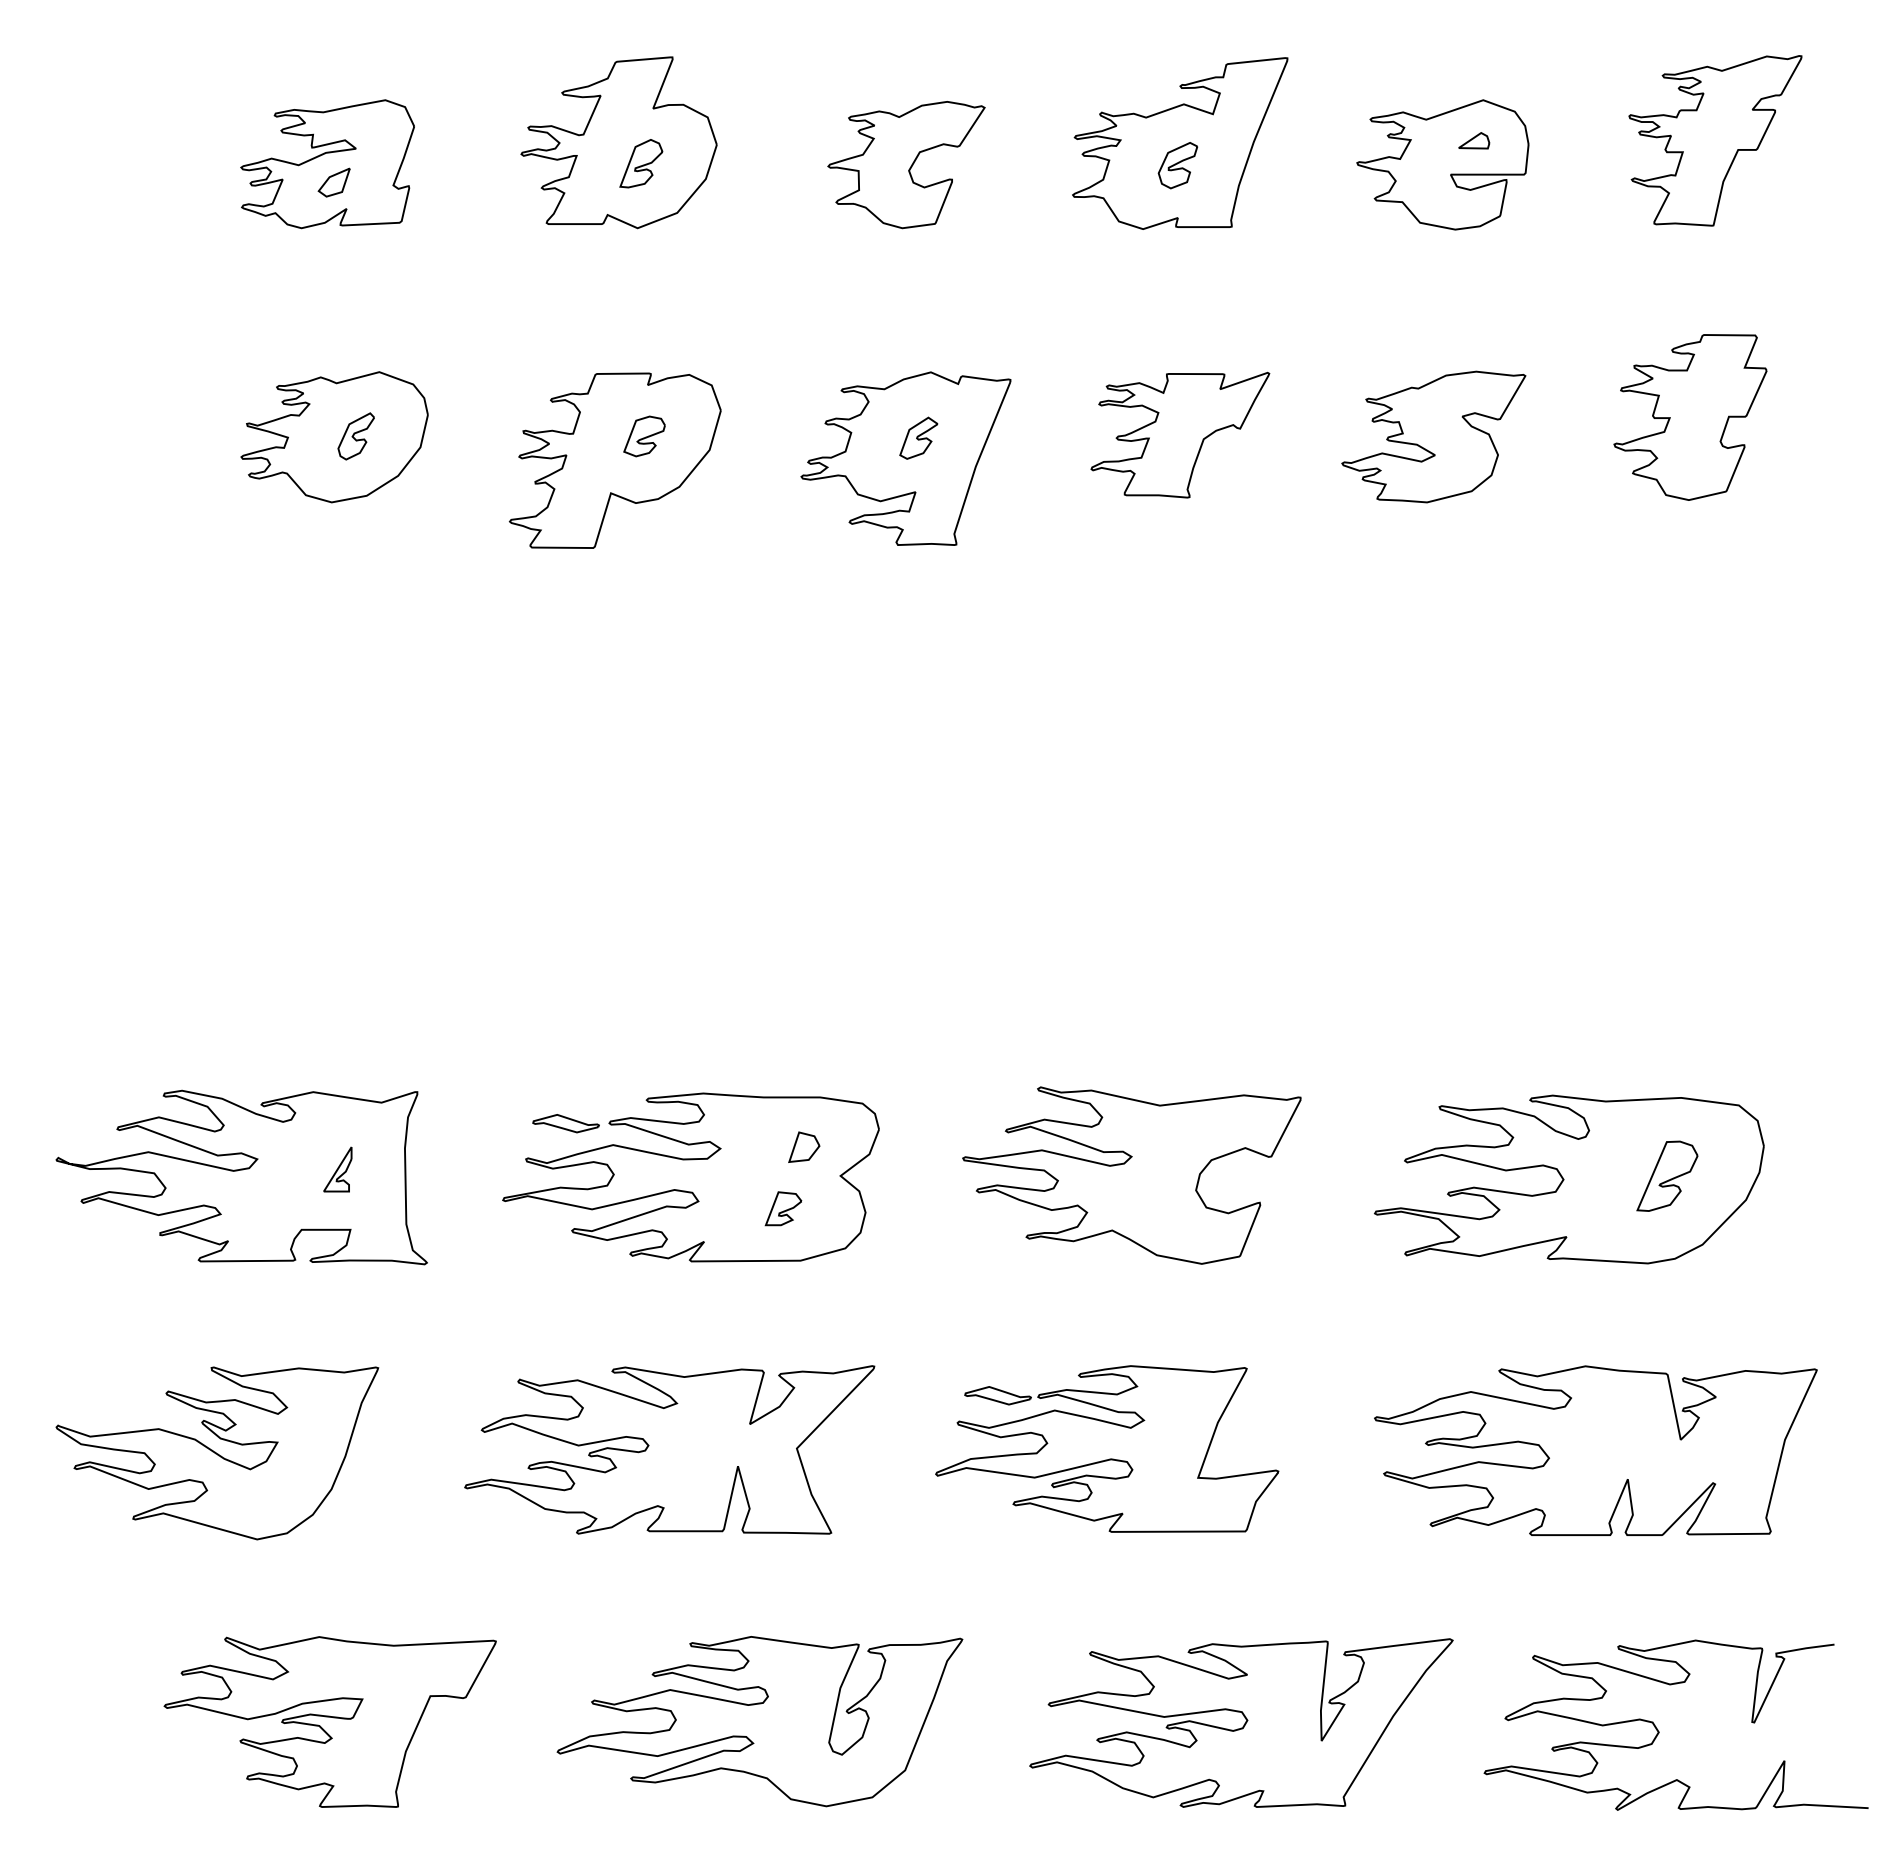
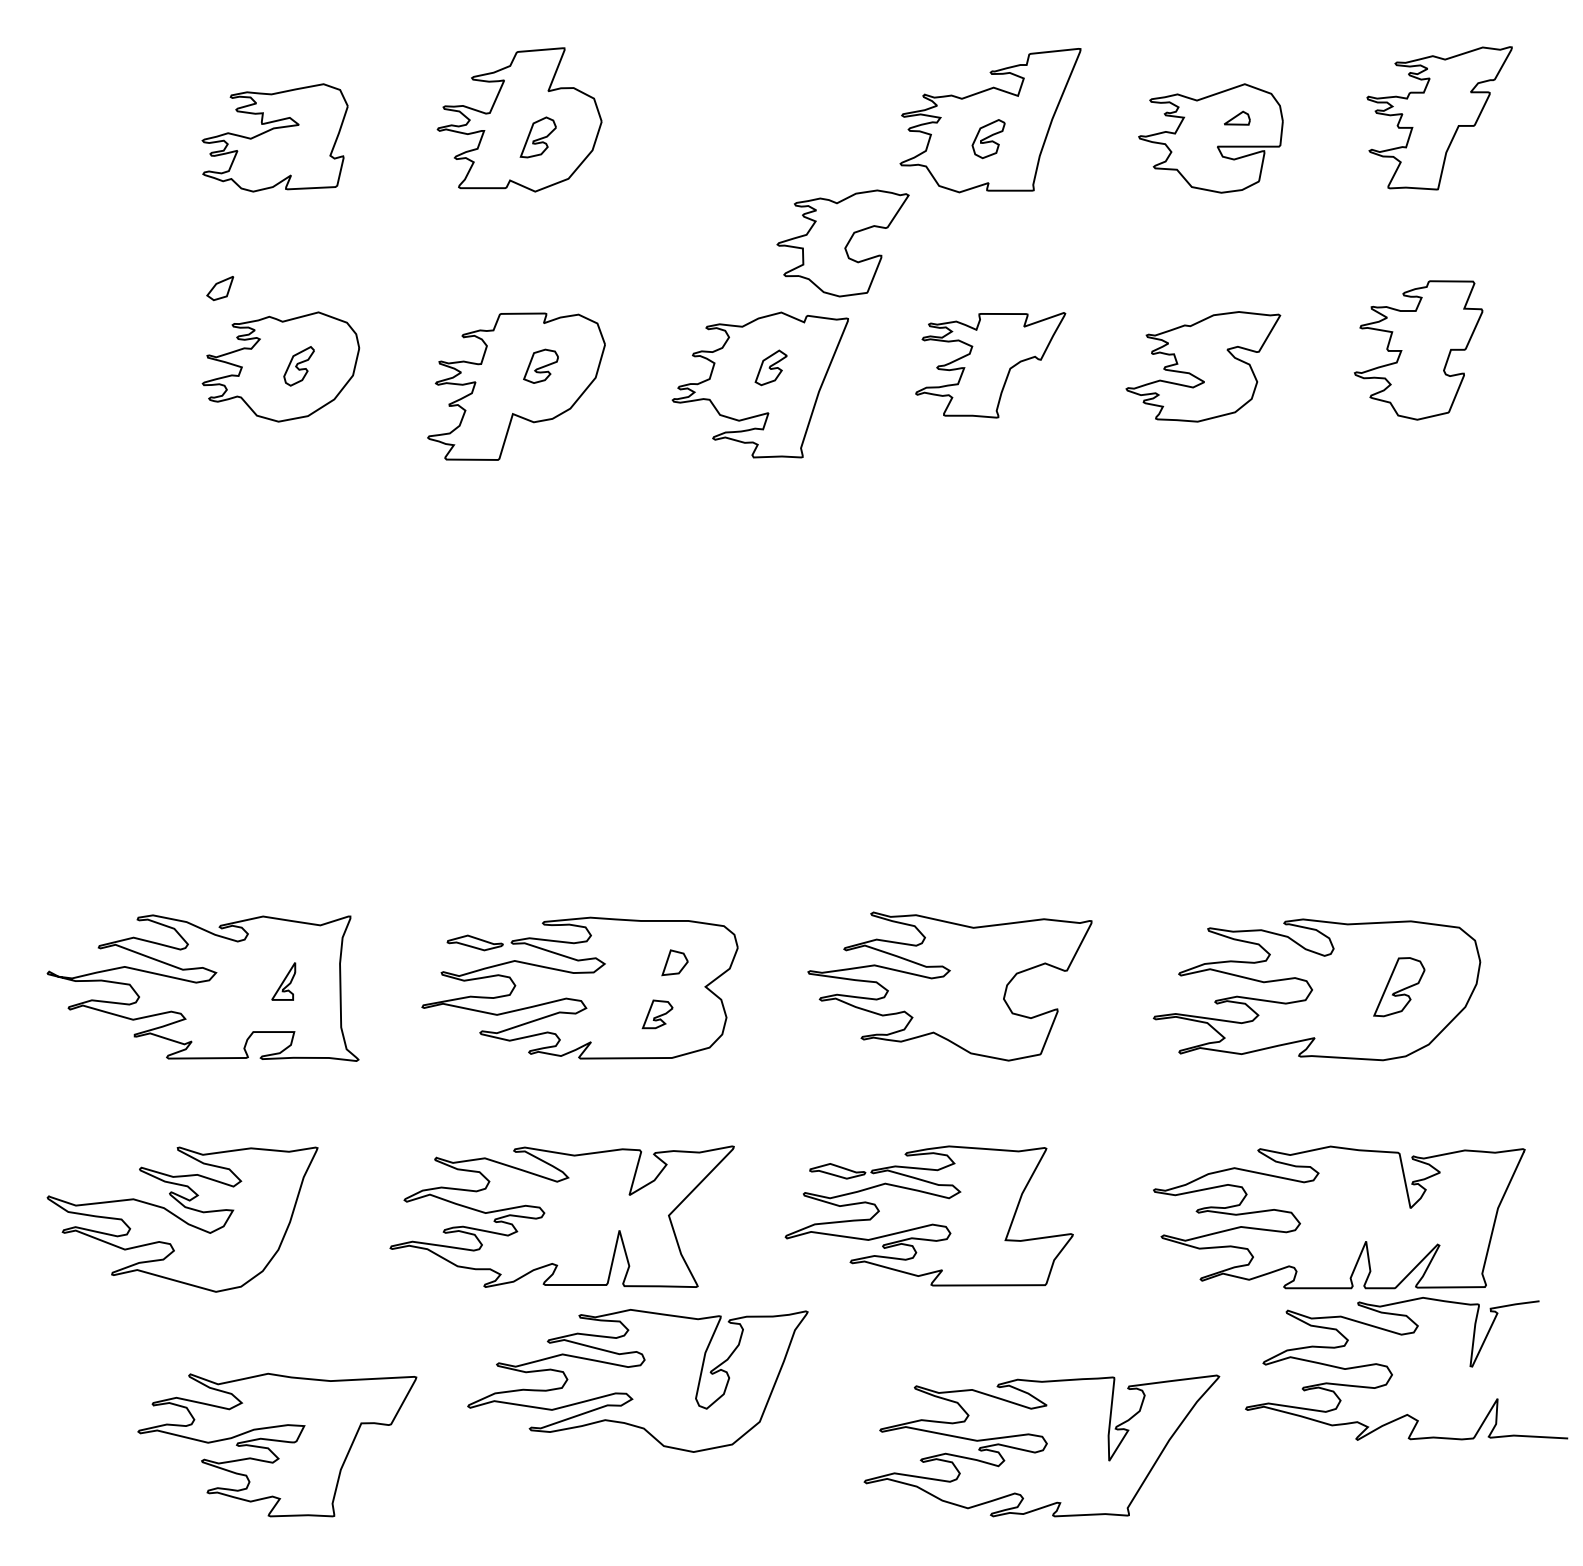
part: (906, 165) -> (843, 243), moved
part: (333, 182) -> (219, 288), moved
part: (759, 1721) -> (637, 1380), moved
curve: (1659, 1731) -> (1392, 1374), moved

